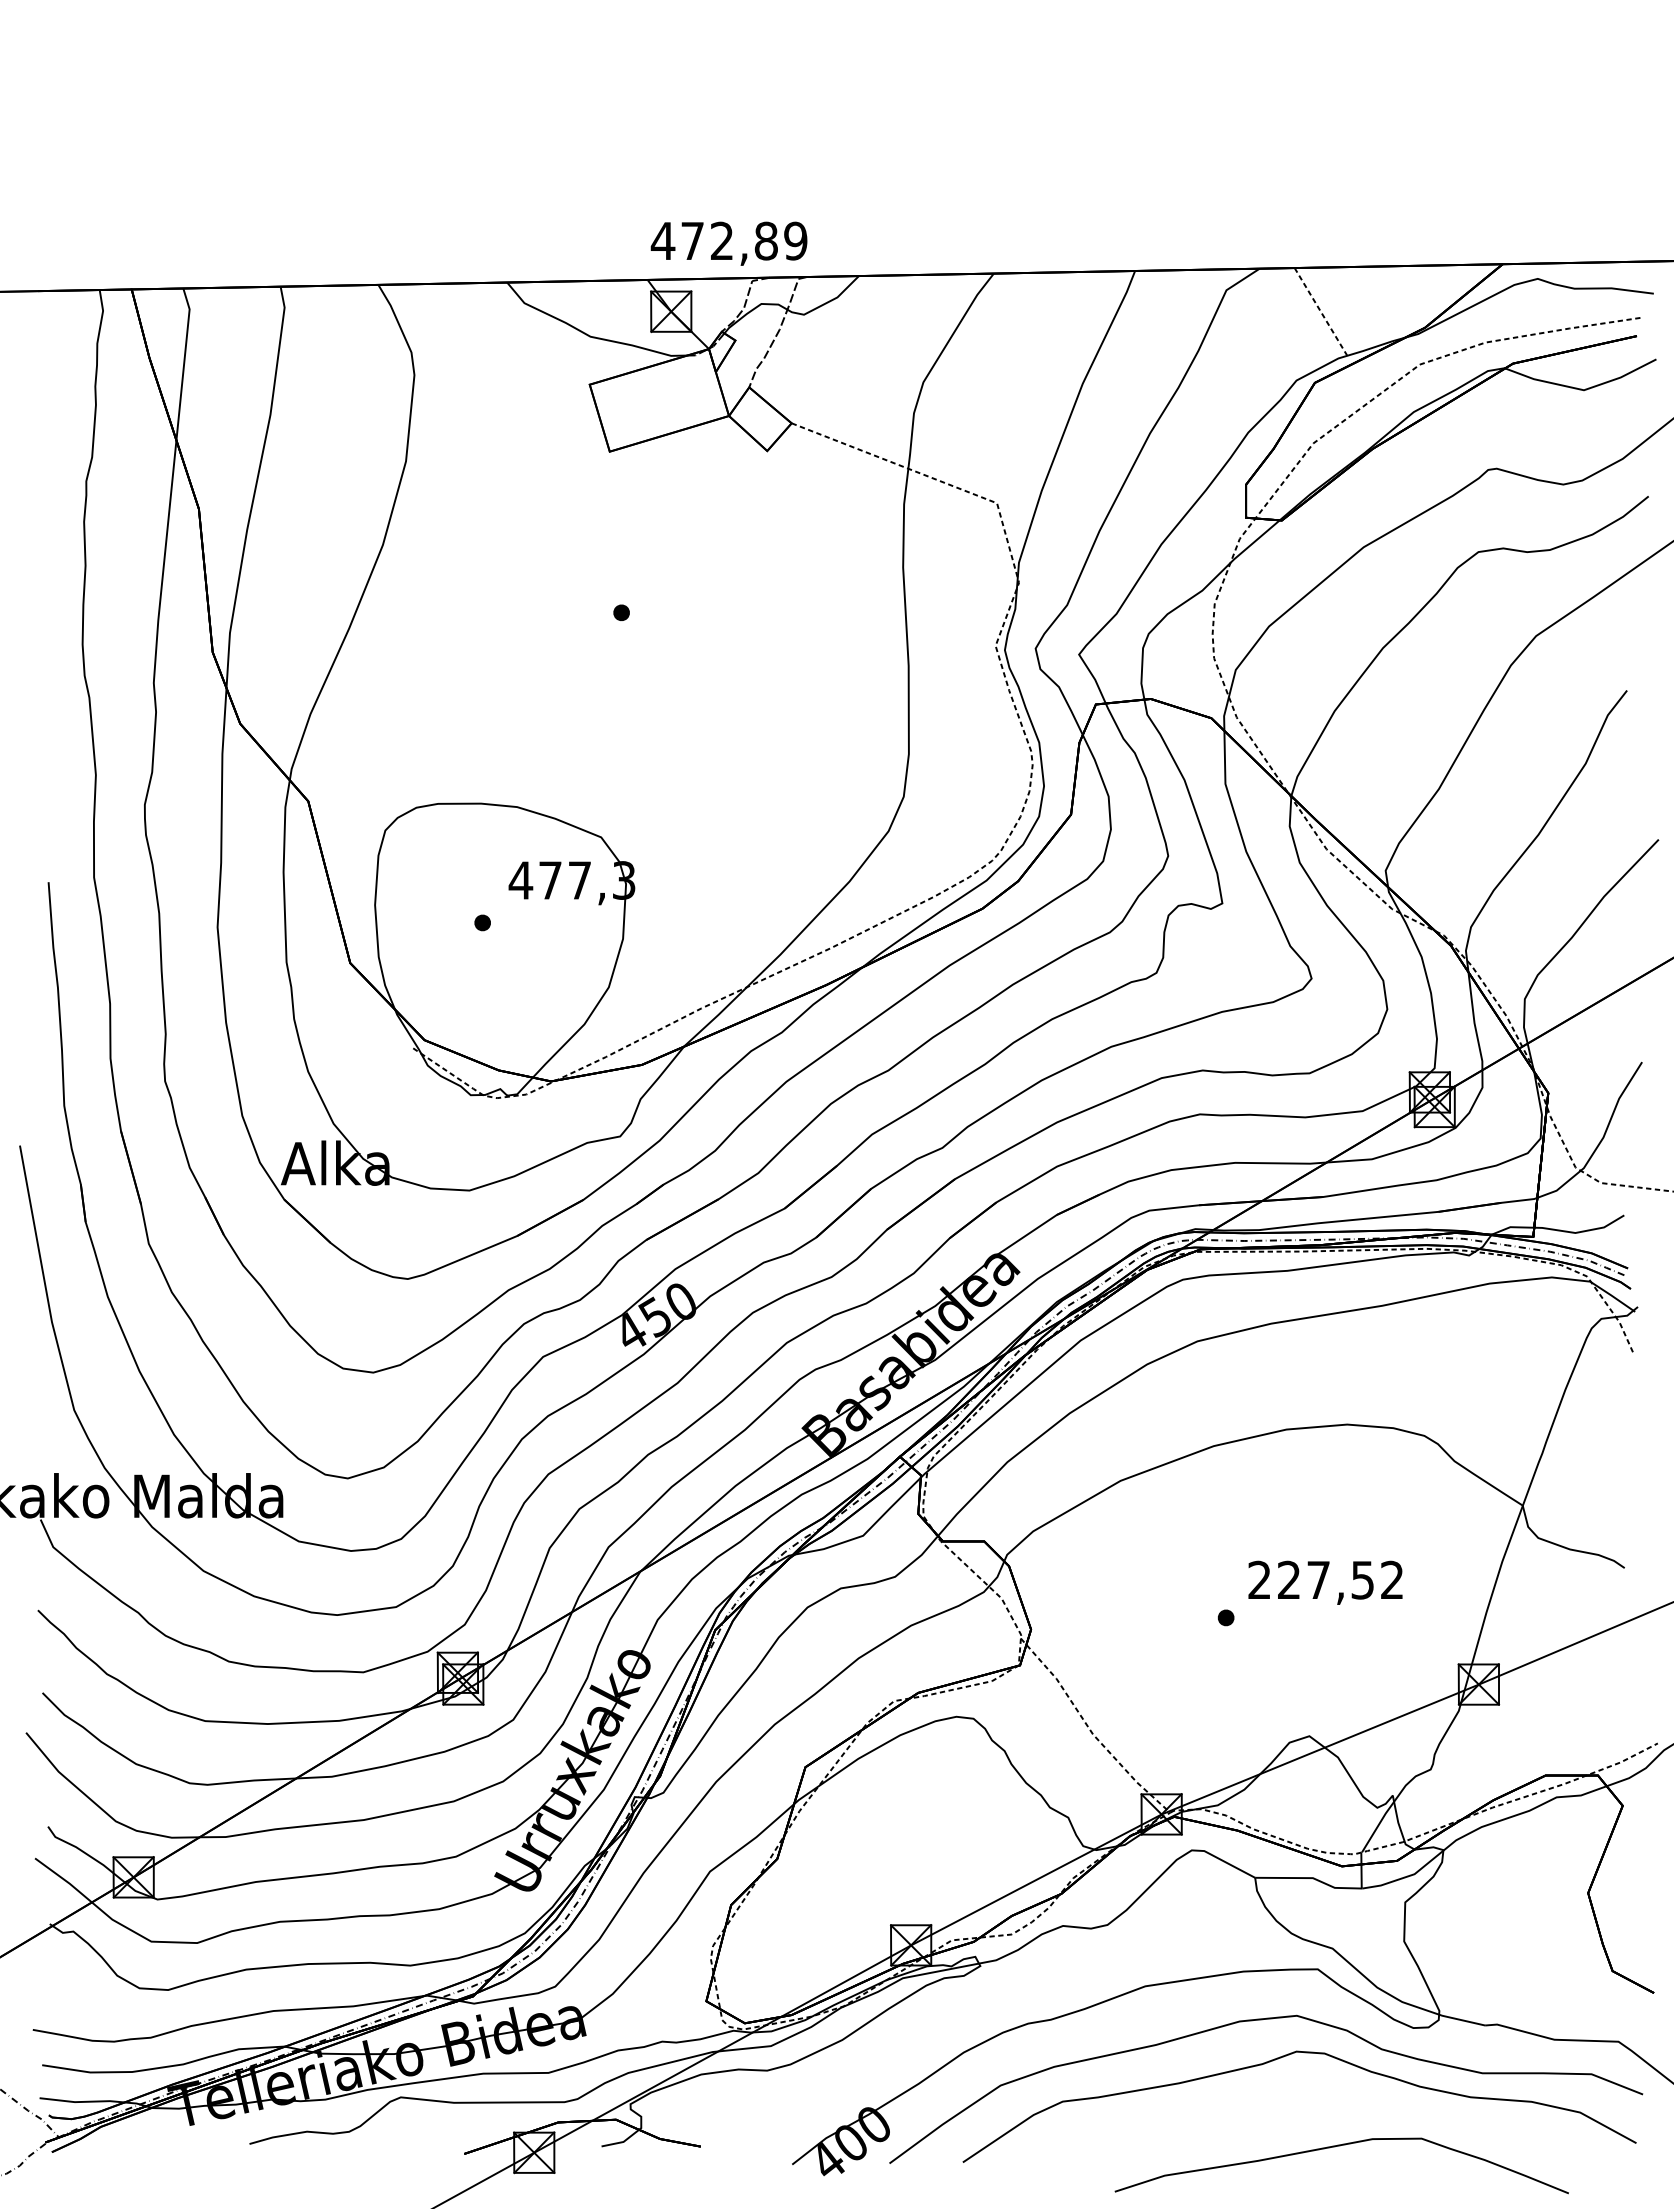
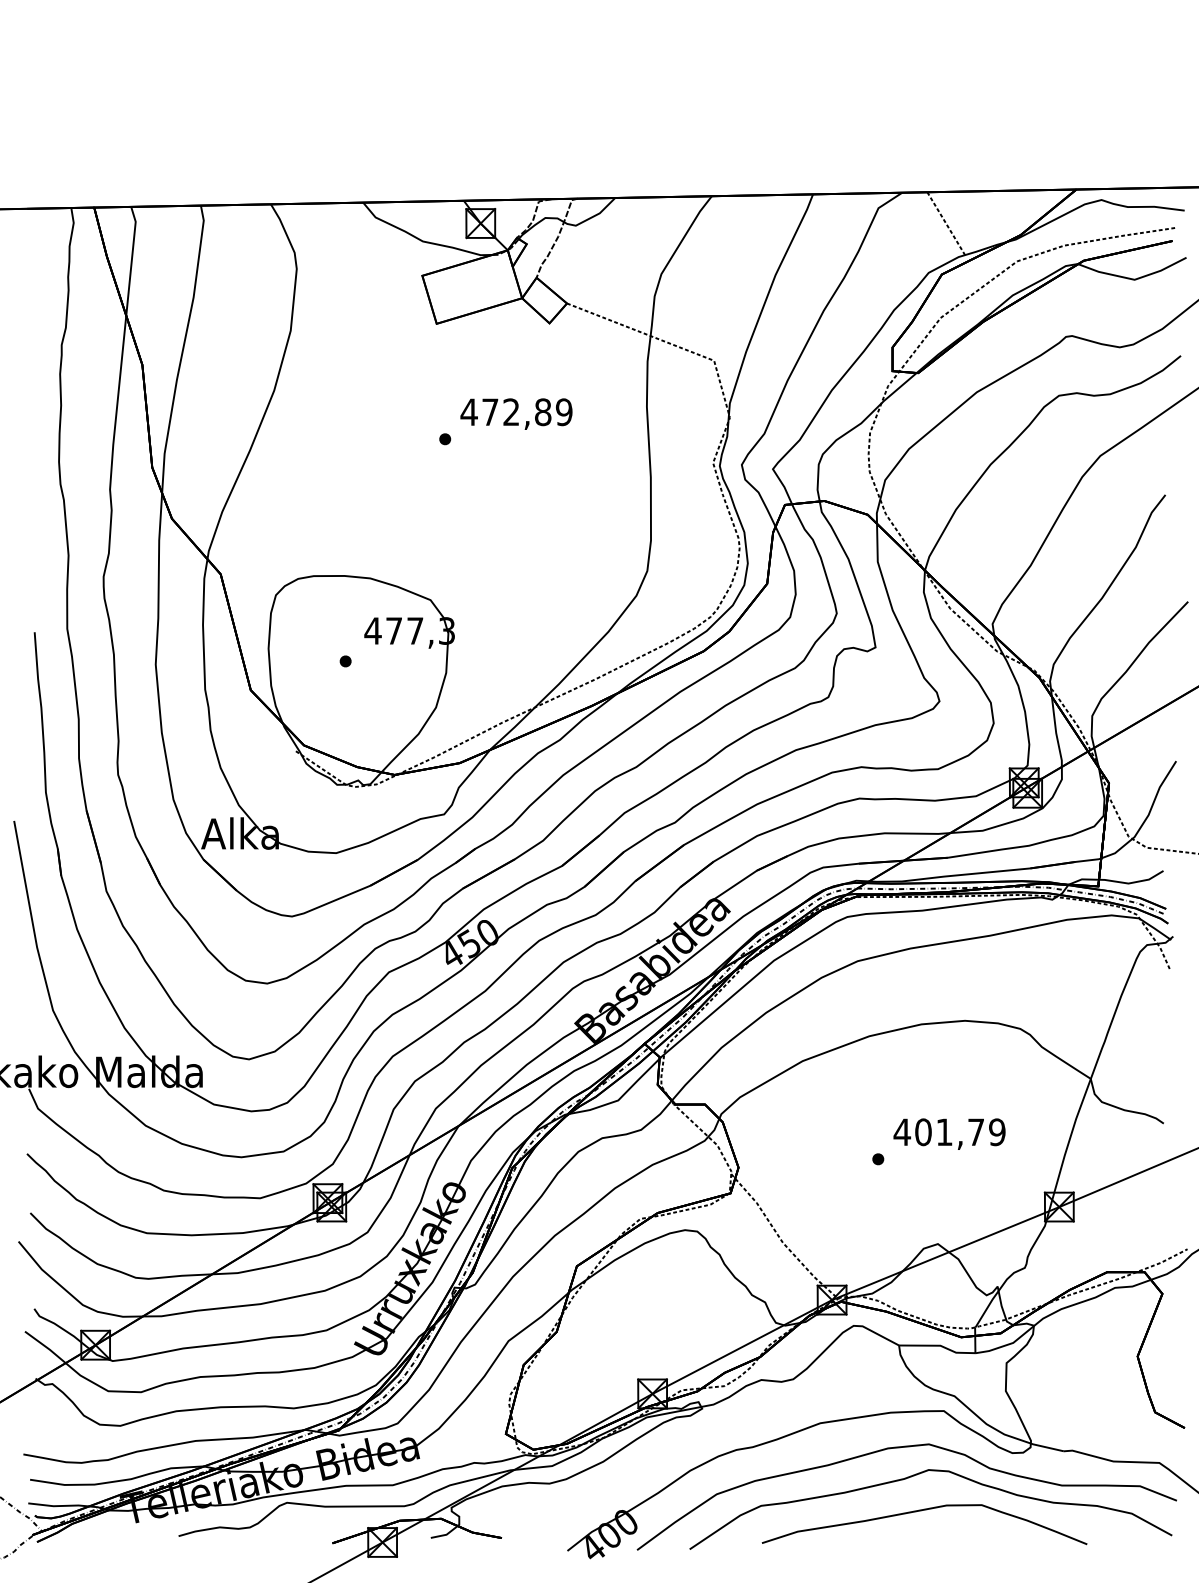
text: (728, 243) -> (516, 413), moved
text: (1325, 1579) -> (949, 1131), 227,52 -> 401,79
curve: (1335, 2147) -> (920, 1511), moved

